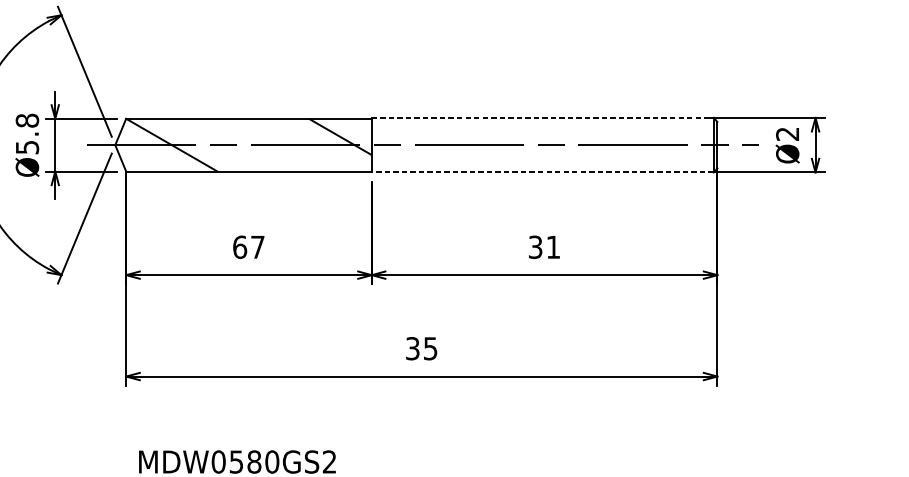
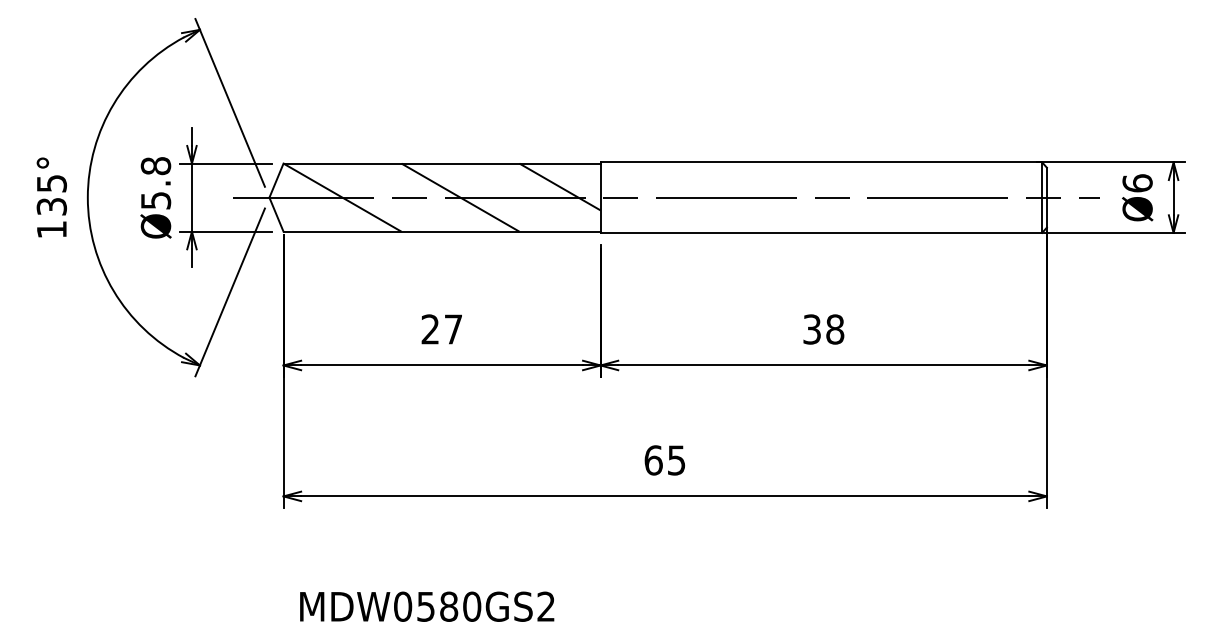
line: (542, 117) -> (821, 162), dashed -> solid
text: (787, 134) -> (1137, 183), Ø2 -> Ø6
line: (263, 145) -> (460, 197), added
line: (542, 172) -> (821, 232), dashed -> solid
text: (240, 247) -> (430, 329), 67 -> 27
text: (553, 247) -> (835, 329), 31 -> 38
text: (412, 348) -> (653, 460), 35 -> 65

